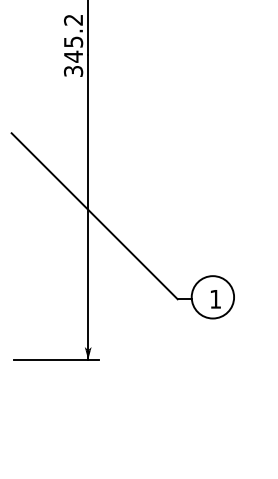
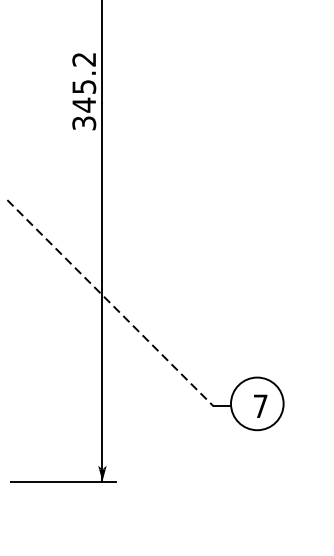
line: (95, 216) -> (111, 303), solid -> dashed
text: (215, 299) -> (260, 406), 1 -> 7

